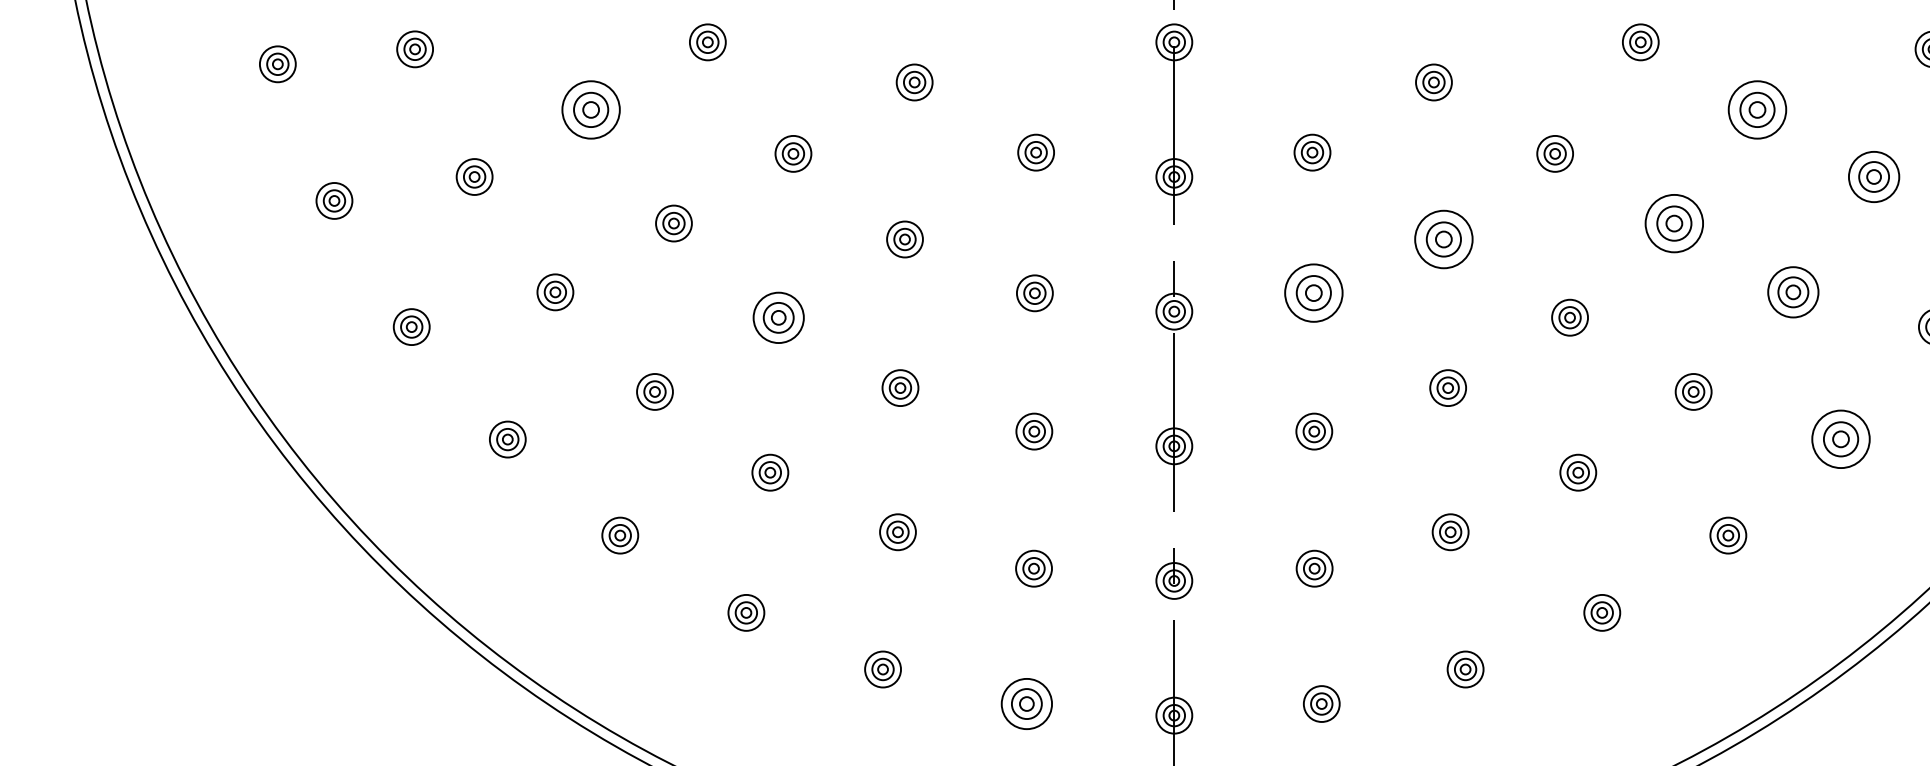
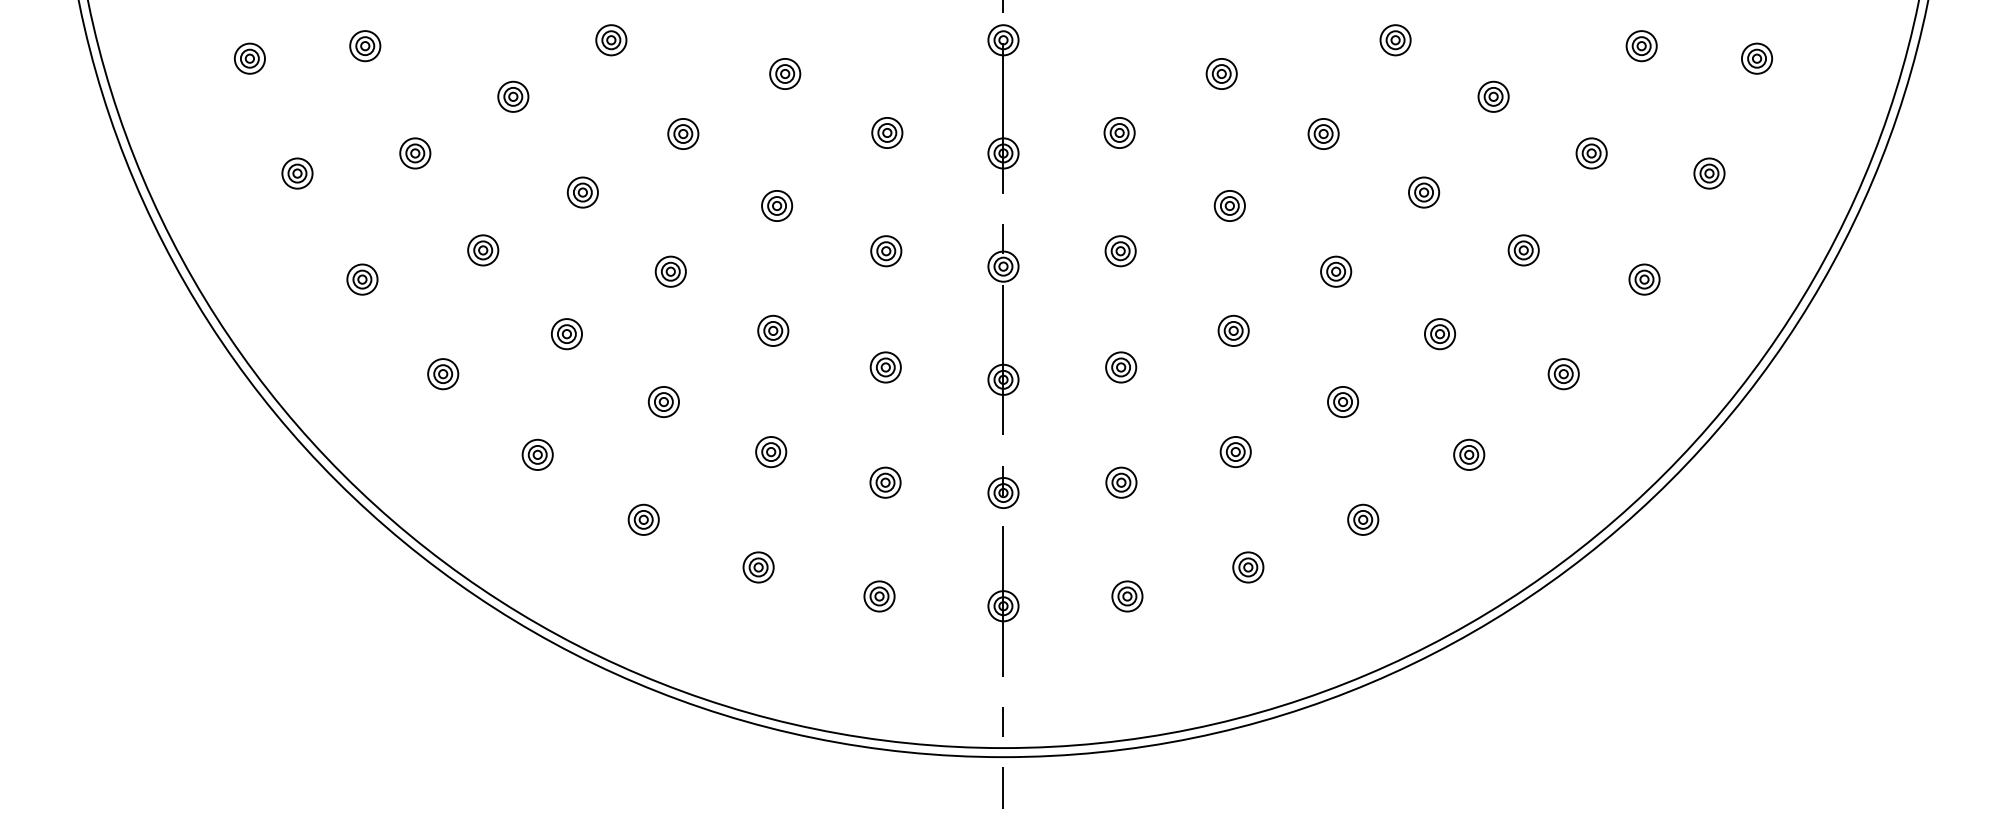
part: (591, 109) -> (513, 96), size x0.62
part: (1757, 109) -> (1493, 96), size x0.62
part: (1873, 177) -> (1591, 153), size x0.71
part: (1675, 223) -> (1424, 192), size x0.62
part: (1443, 238) -> (1229, 205), size x0.62
part: (1792, 292) -> (1523, 250), size x0.71
part: (1313, 293) -> (1120, 251), size x0.62
part: (778, 317) -> (670, 271), size x0.71
part: (1840, 439) -> (1563, 374), size x0.62
part: (1026, 704) -> (879, 596), size x0.71

